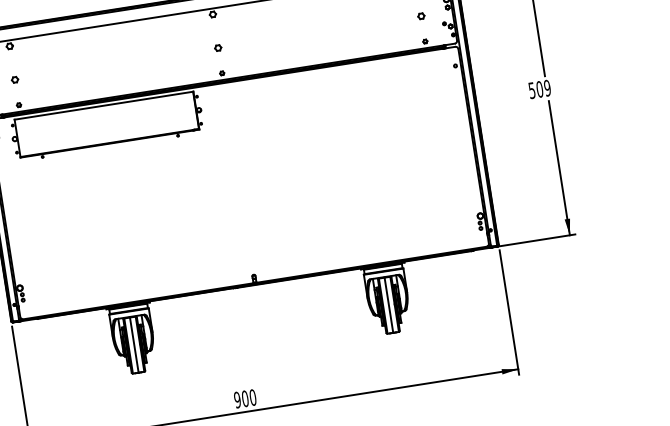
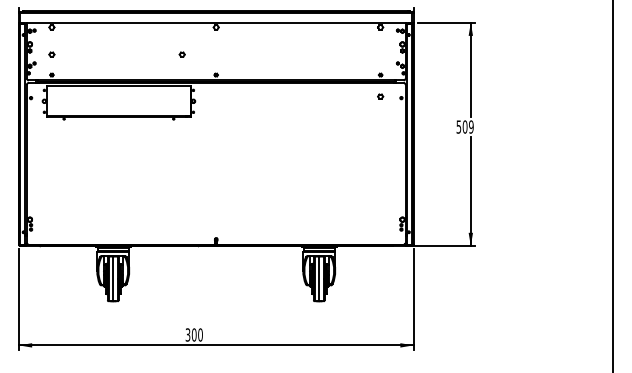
part: (421, 16) -> (380, 96), moved
part: (217, 48) -> (181, 54), moved
text: (236, 399) -> (187, 334), 900 -> 300

